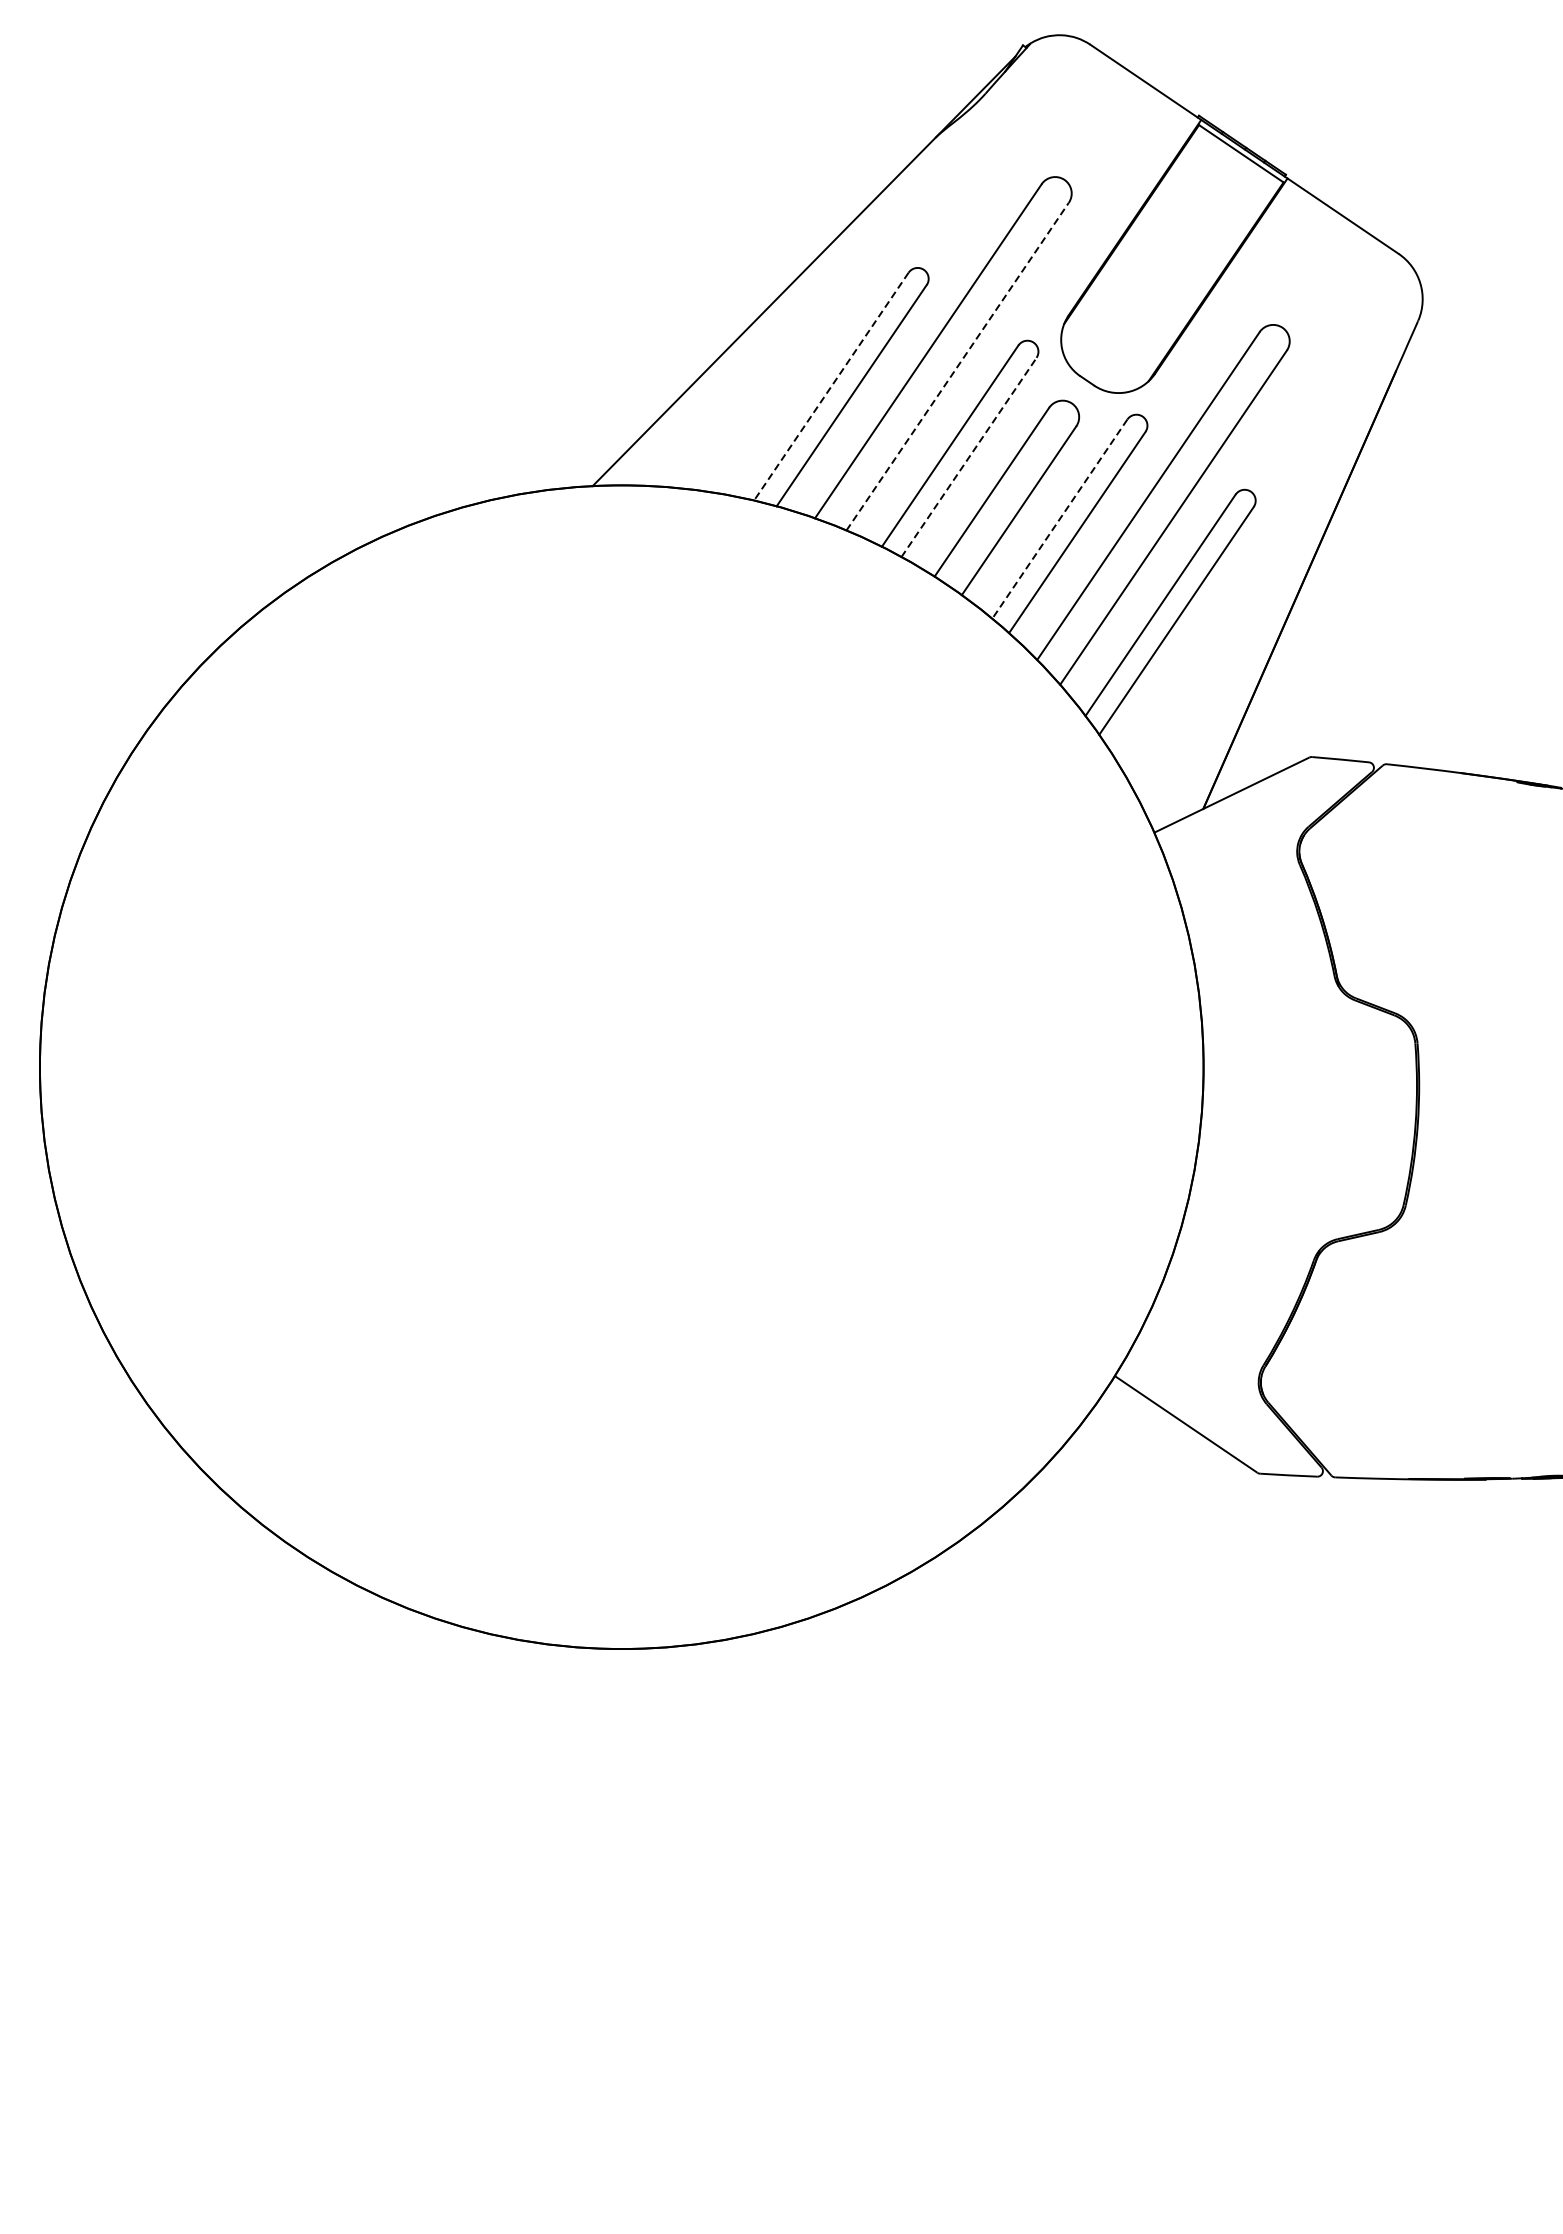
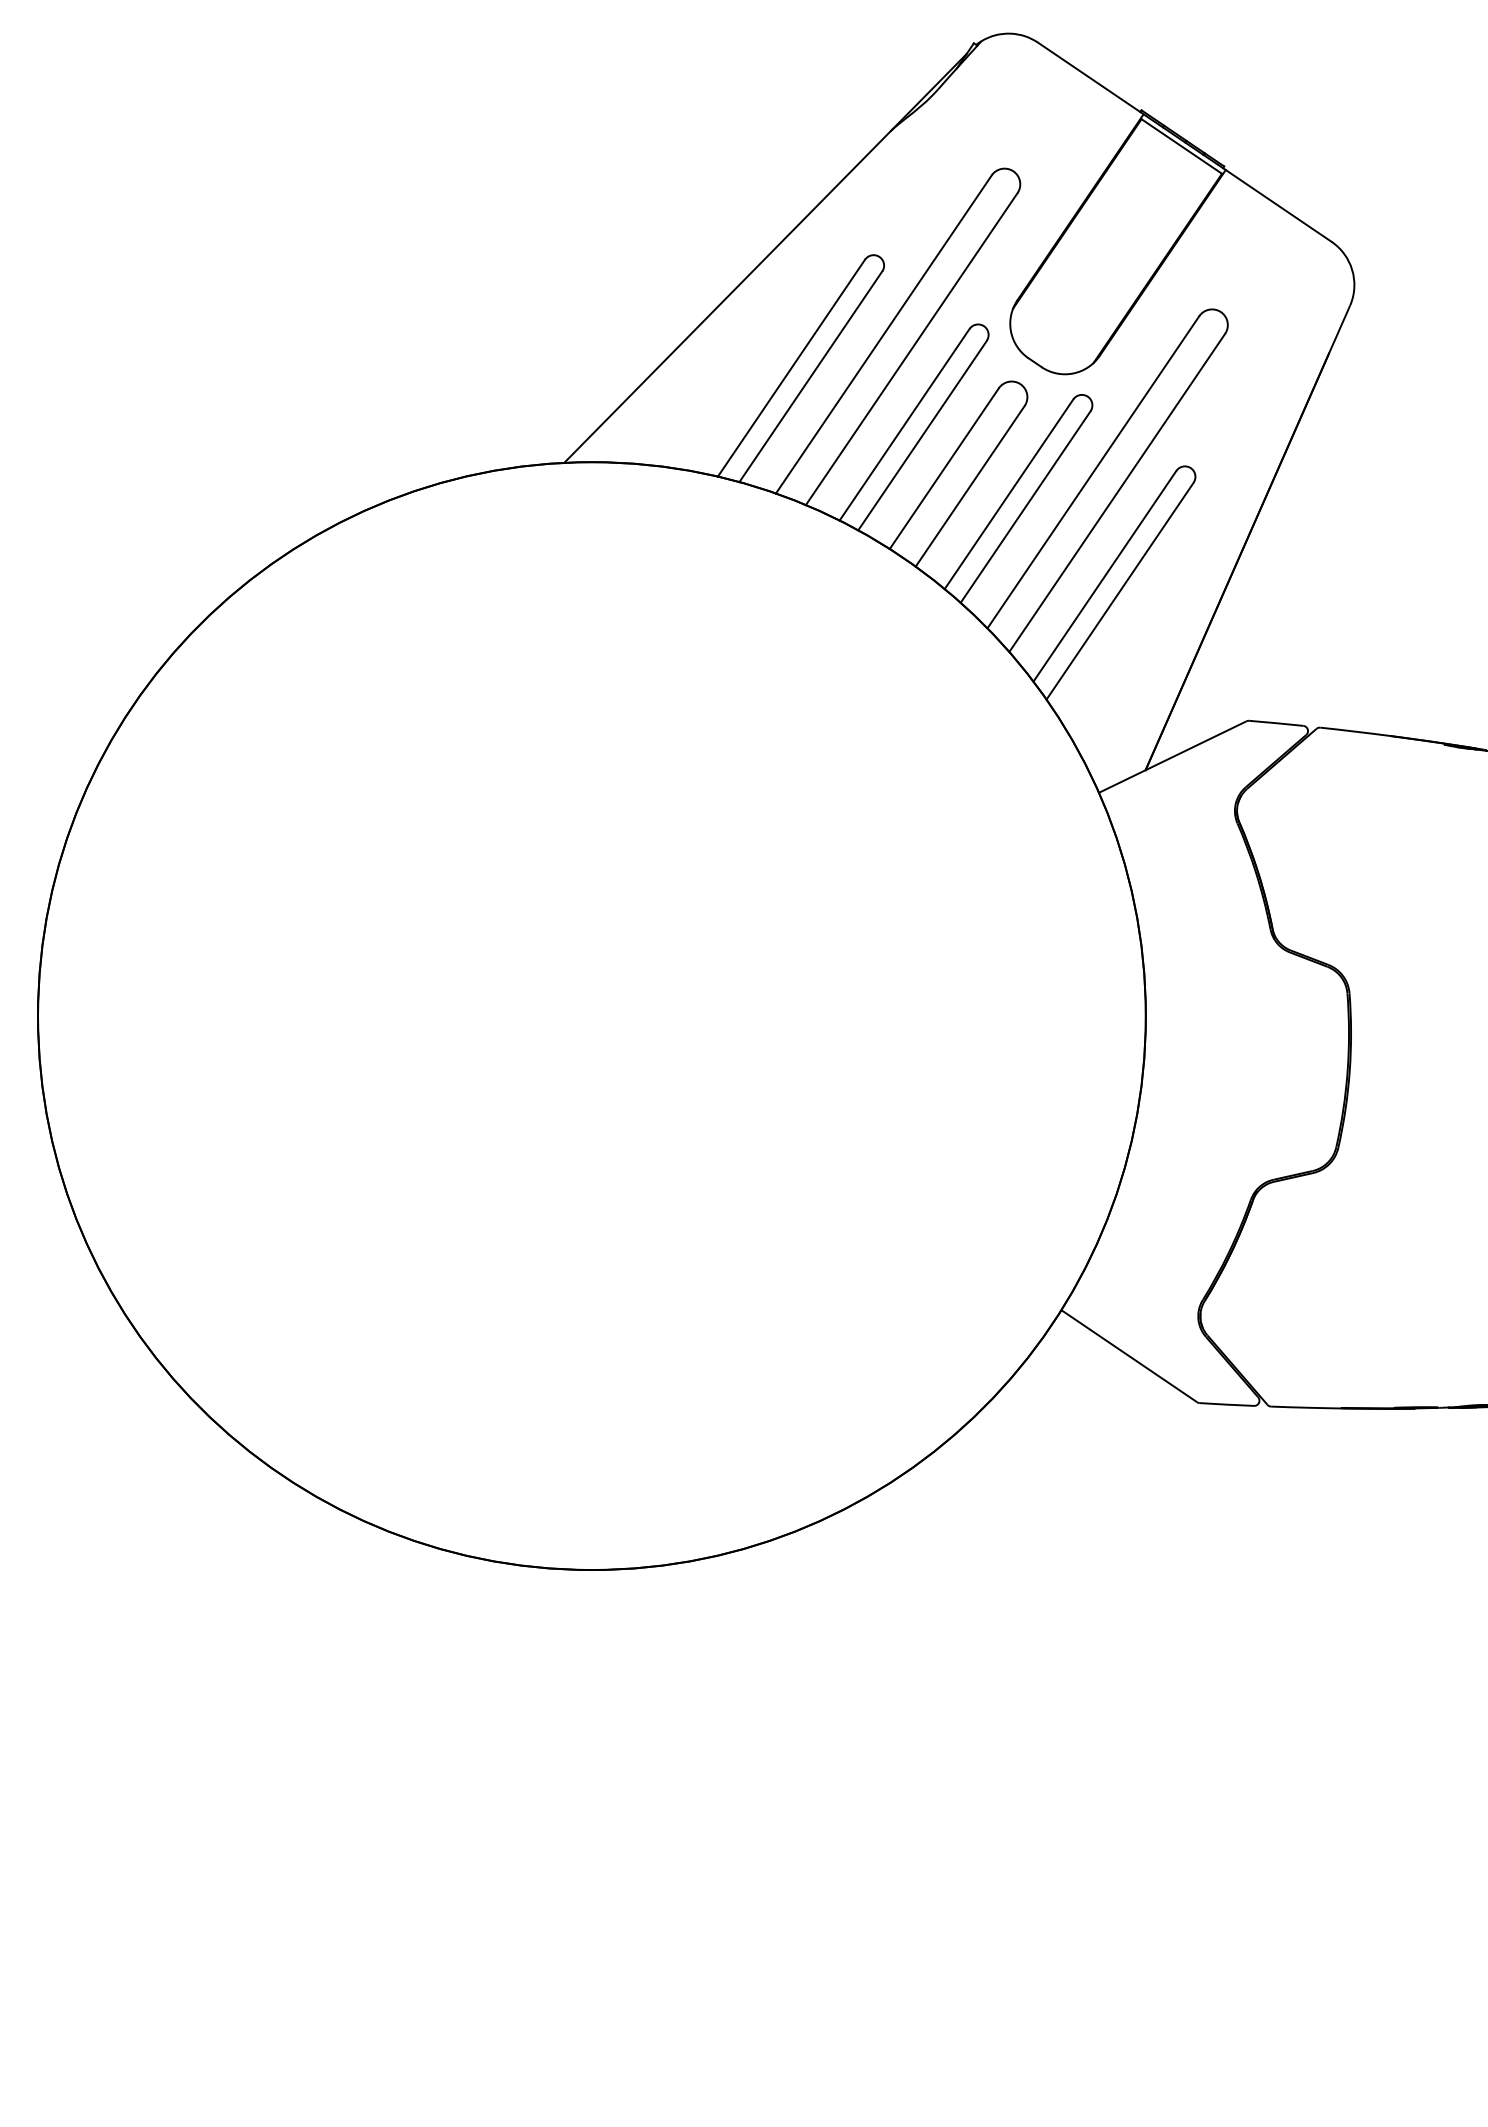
line: (957, 367) -> (911, 349), dashed -> solid
line: (831, 386) -> (791, 368), dashed -> solid
line: (968, 457) -> (922, 435), dashed -> solid
line: (1060, 519) -> (1009, 494), dashed -> solid

